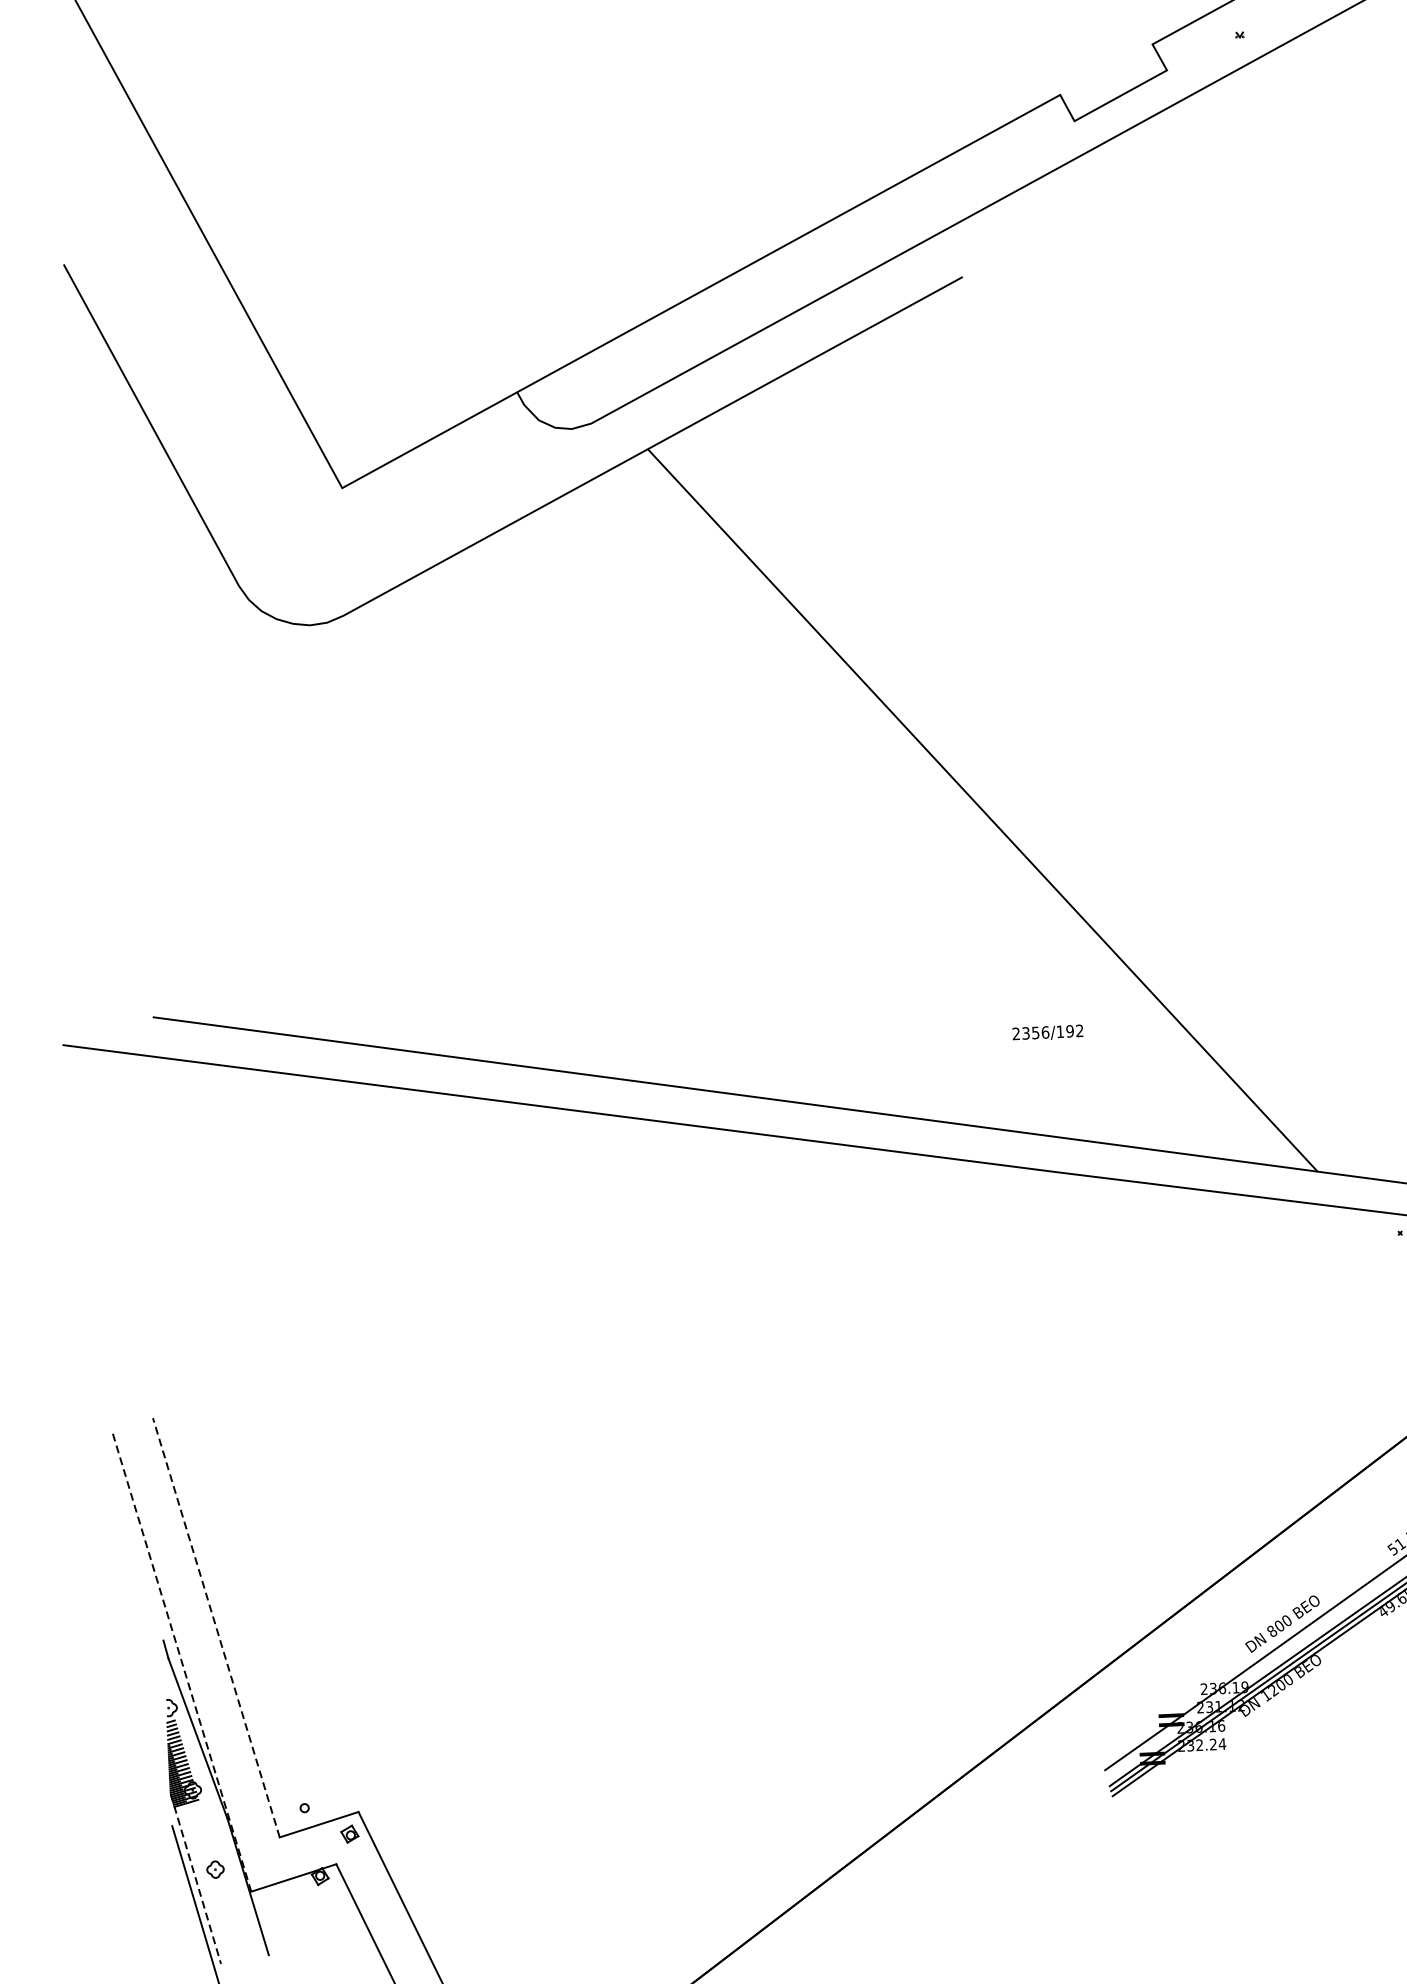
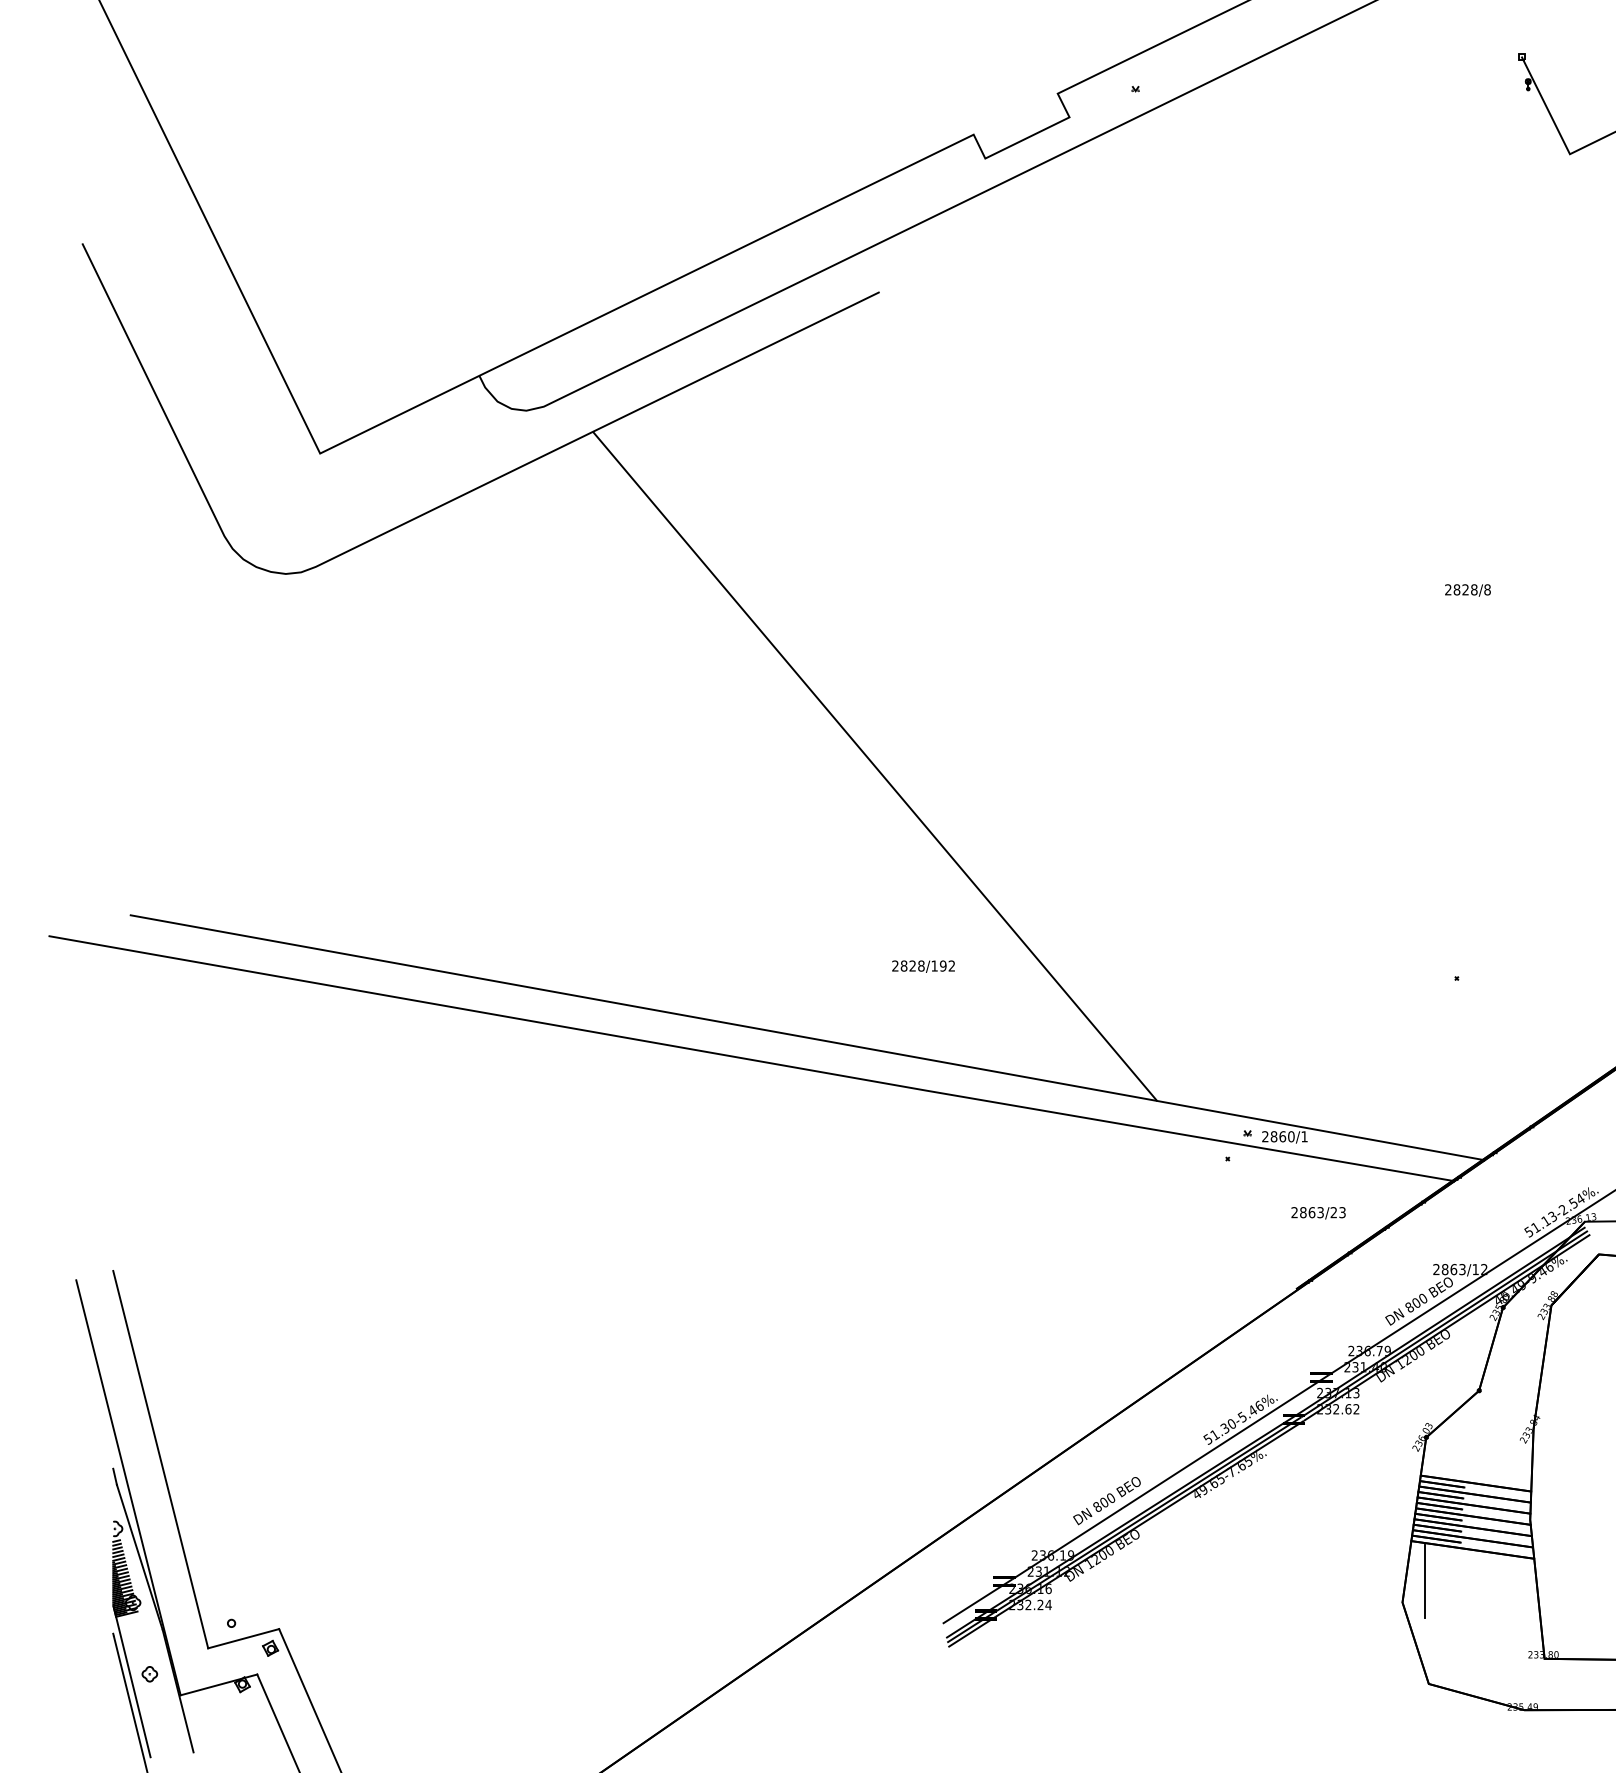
text: (1035, 1032) -> (912, 965), 2356/192 -> 2828/192
line: (216, 1627) -> (160, 1459), dashed -> solid
line: (181, 1660) -> (128, 1487), dashed -> solid
line: (196, 1878) -> (132, 1681), dashed -> solid

